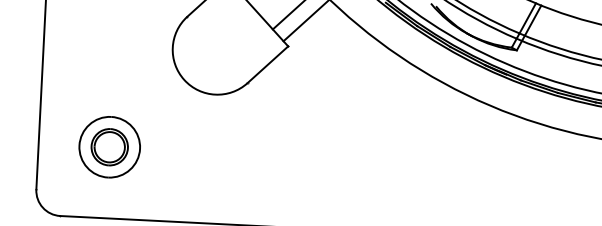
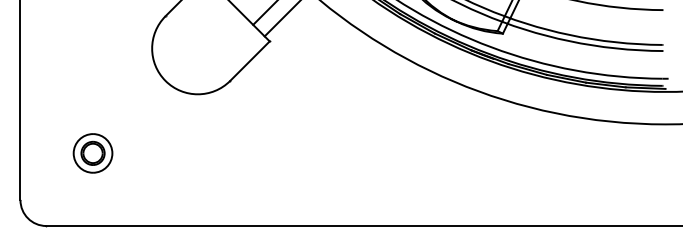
part: (109, 147) -> (92, 153), size x0.62

